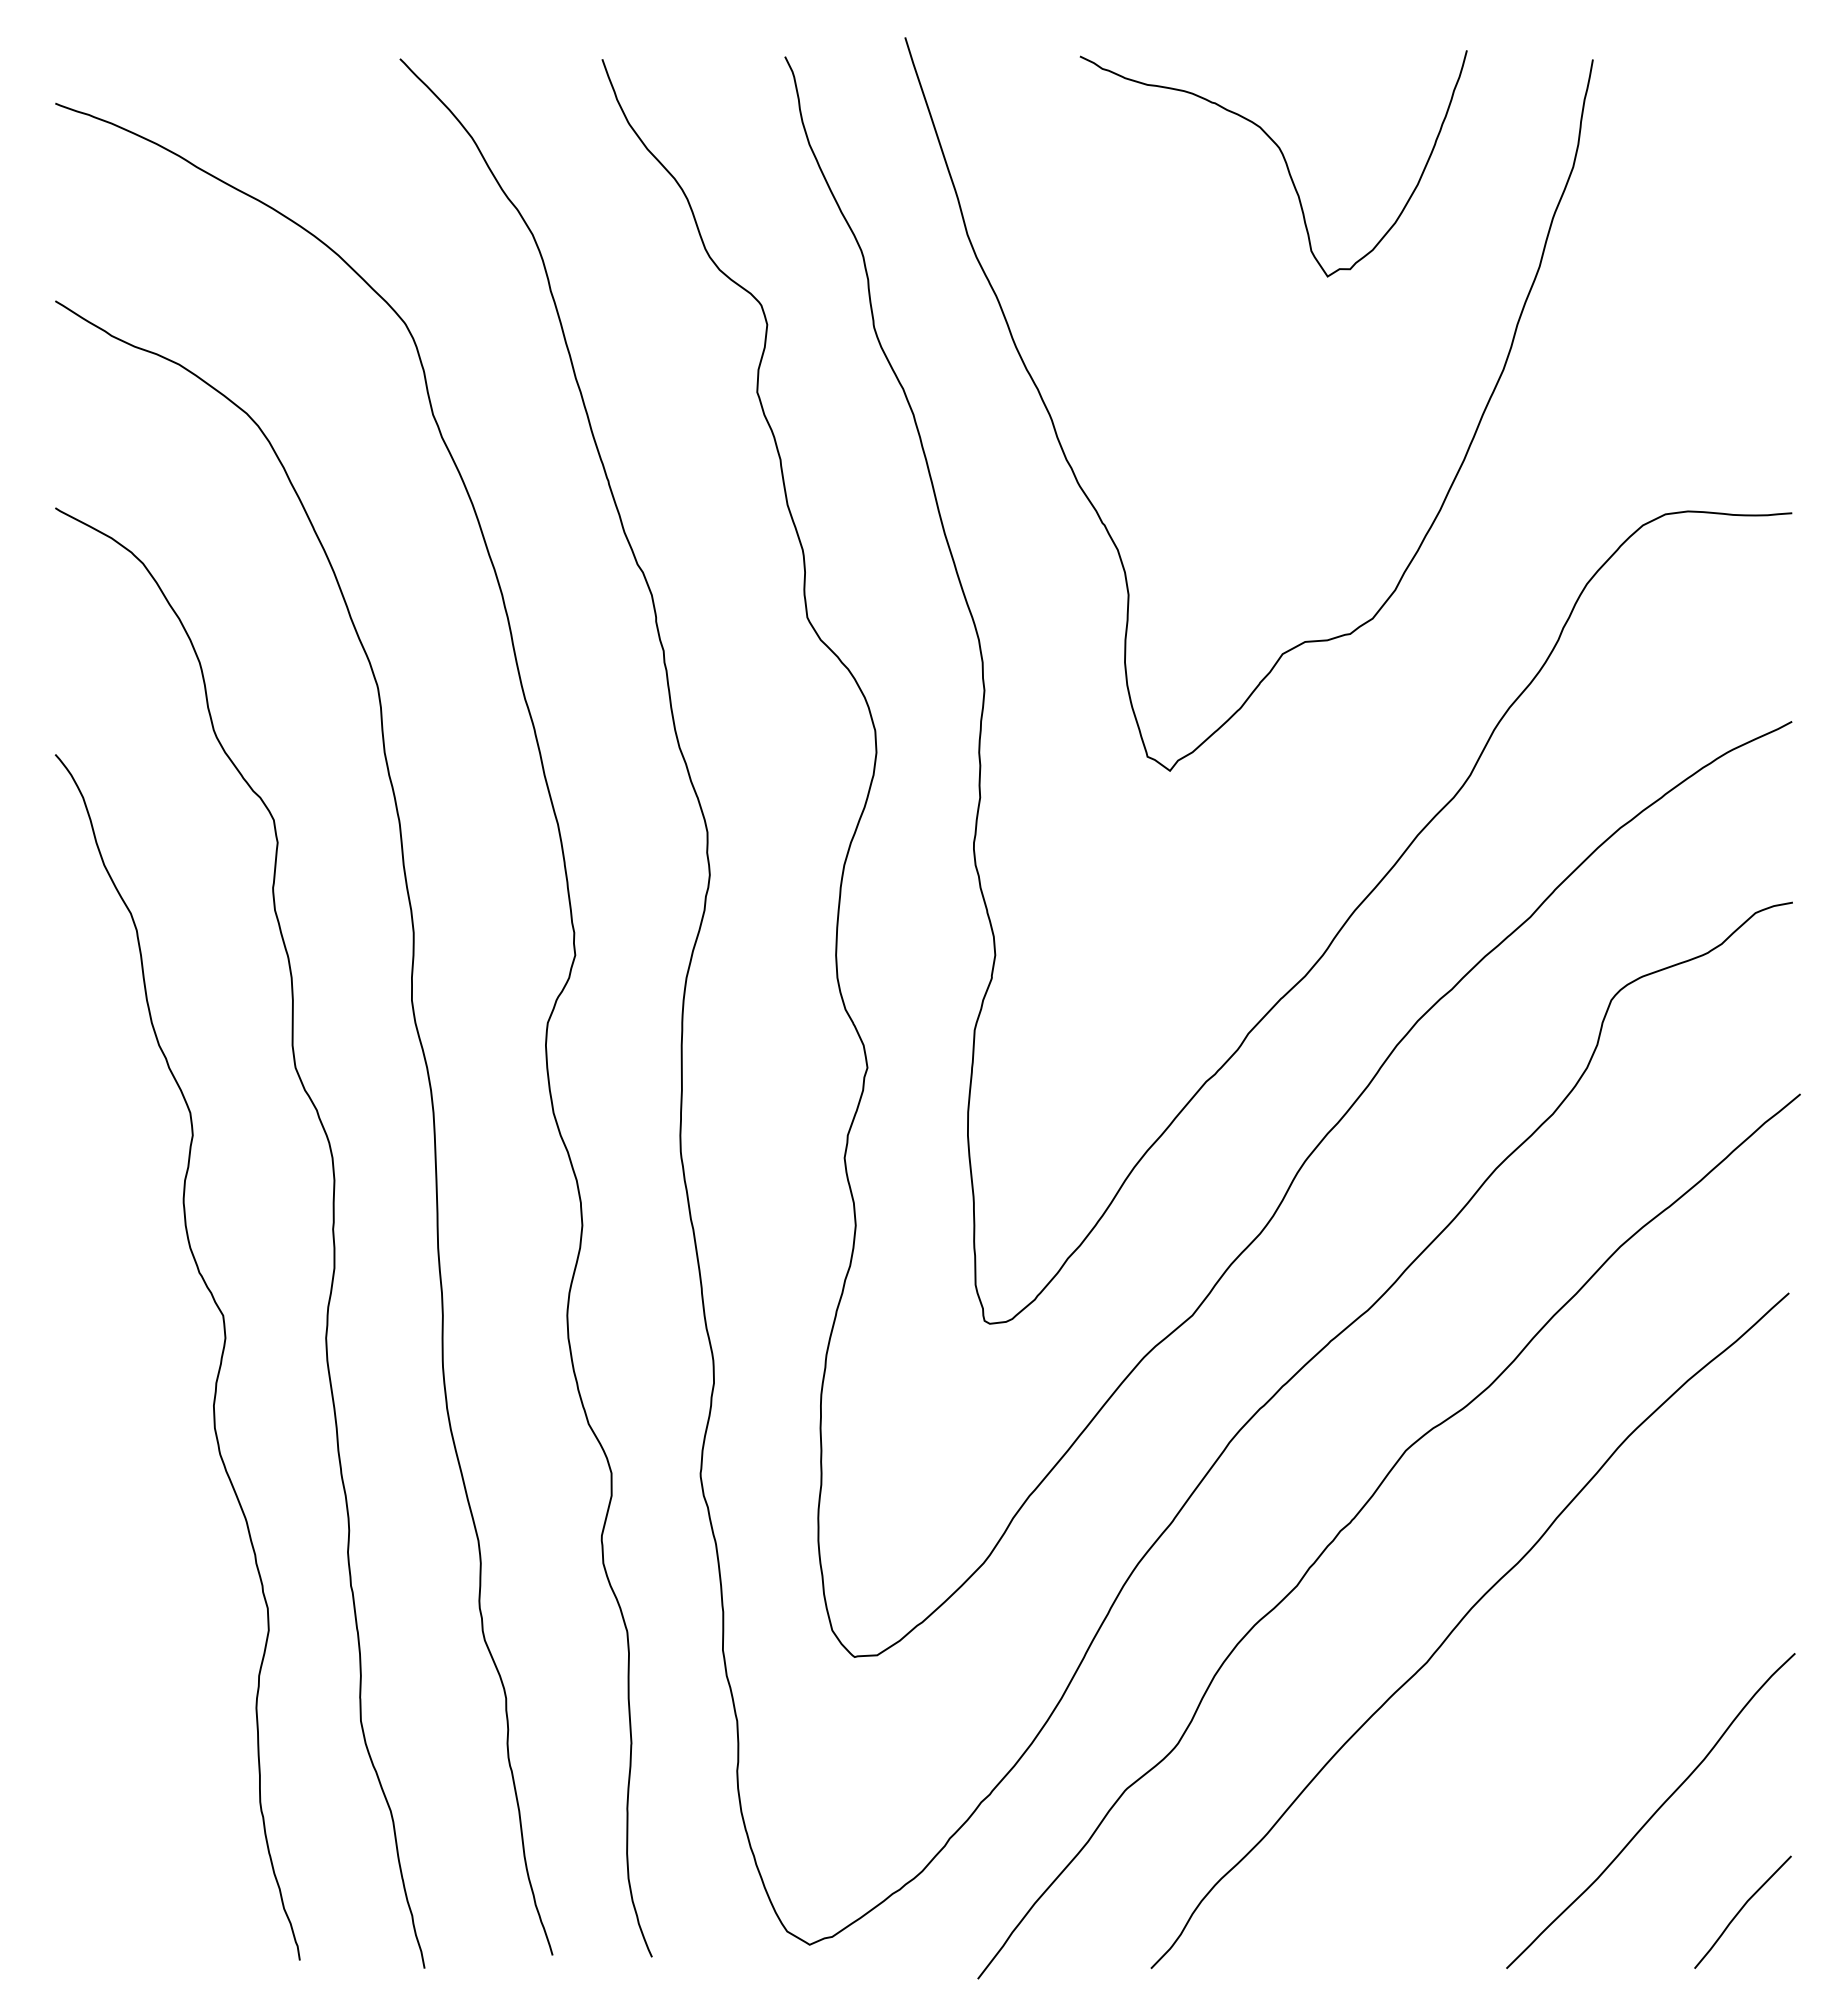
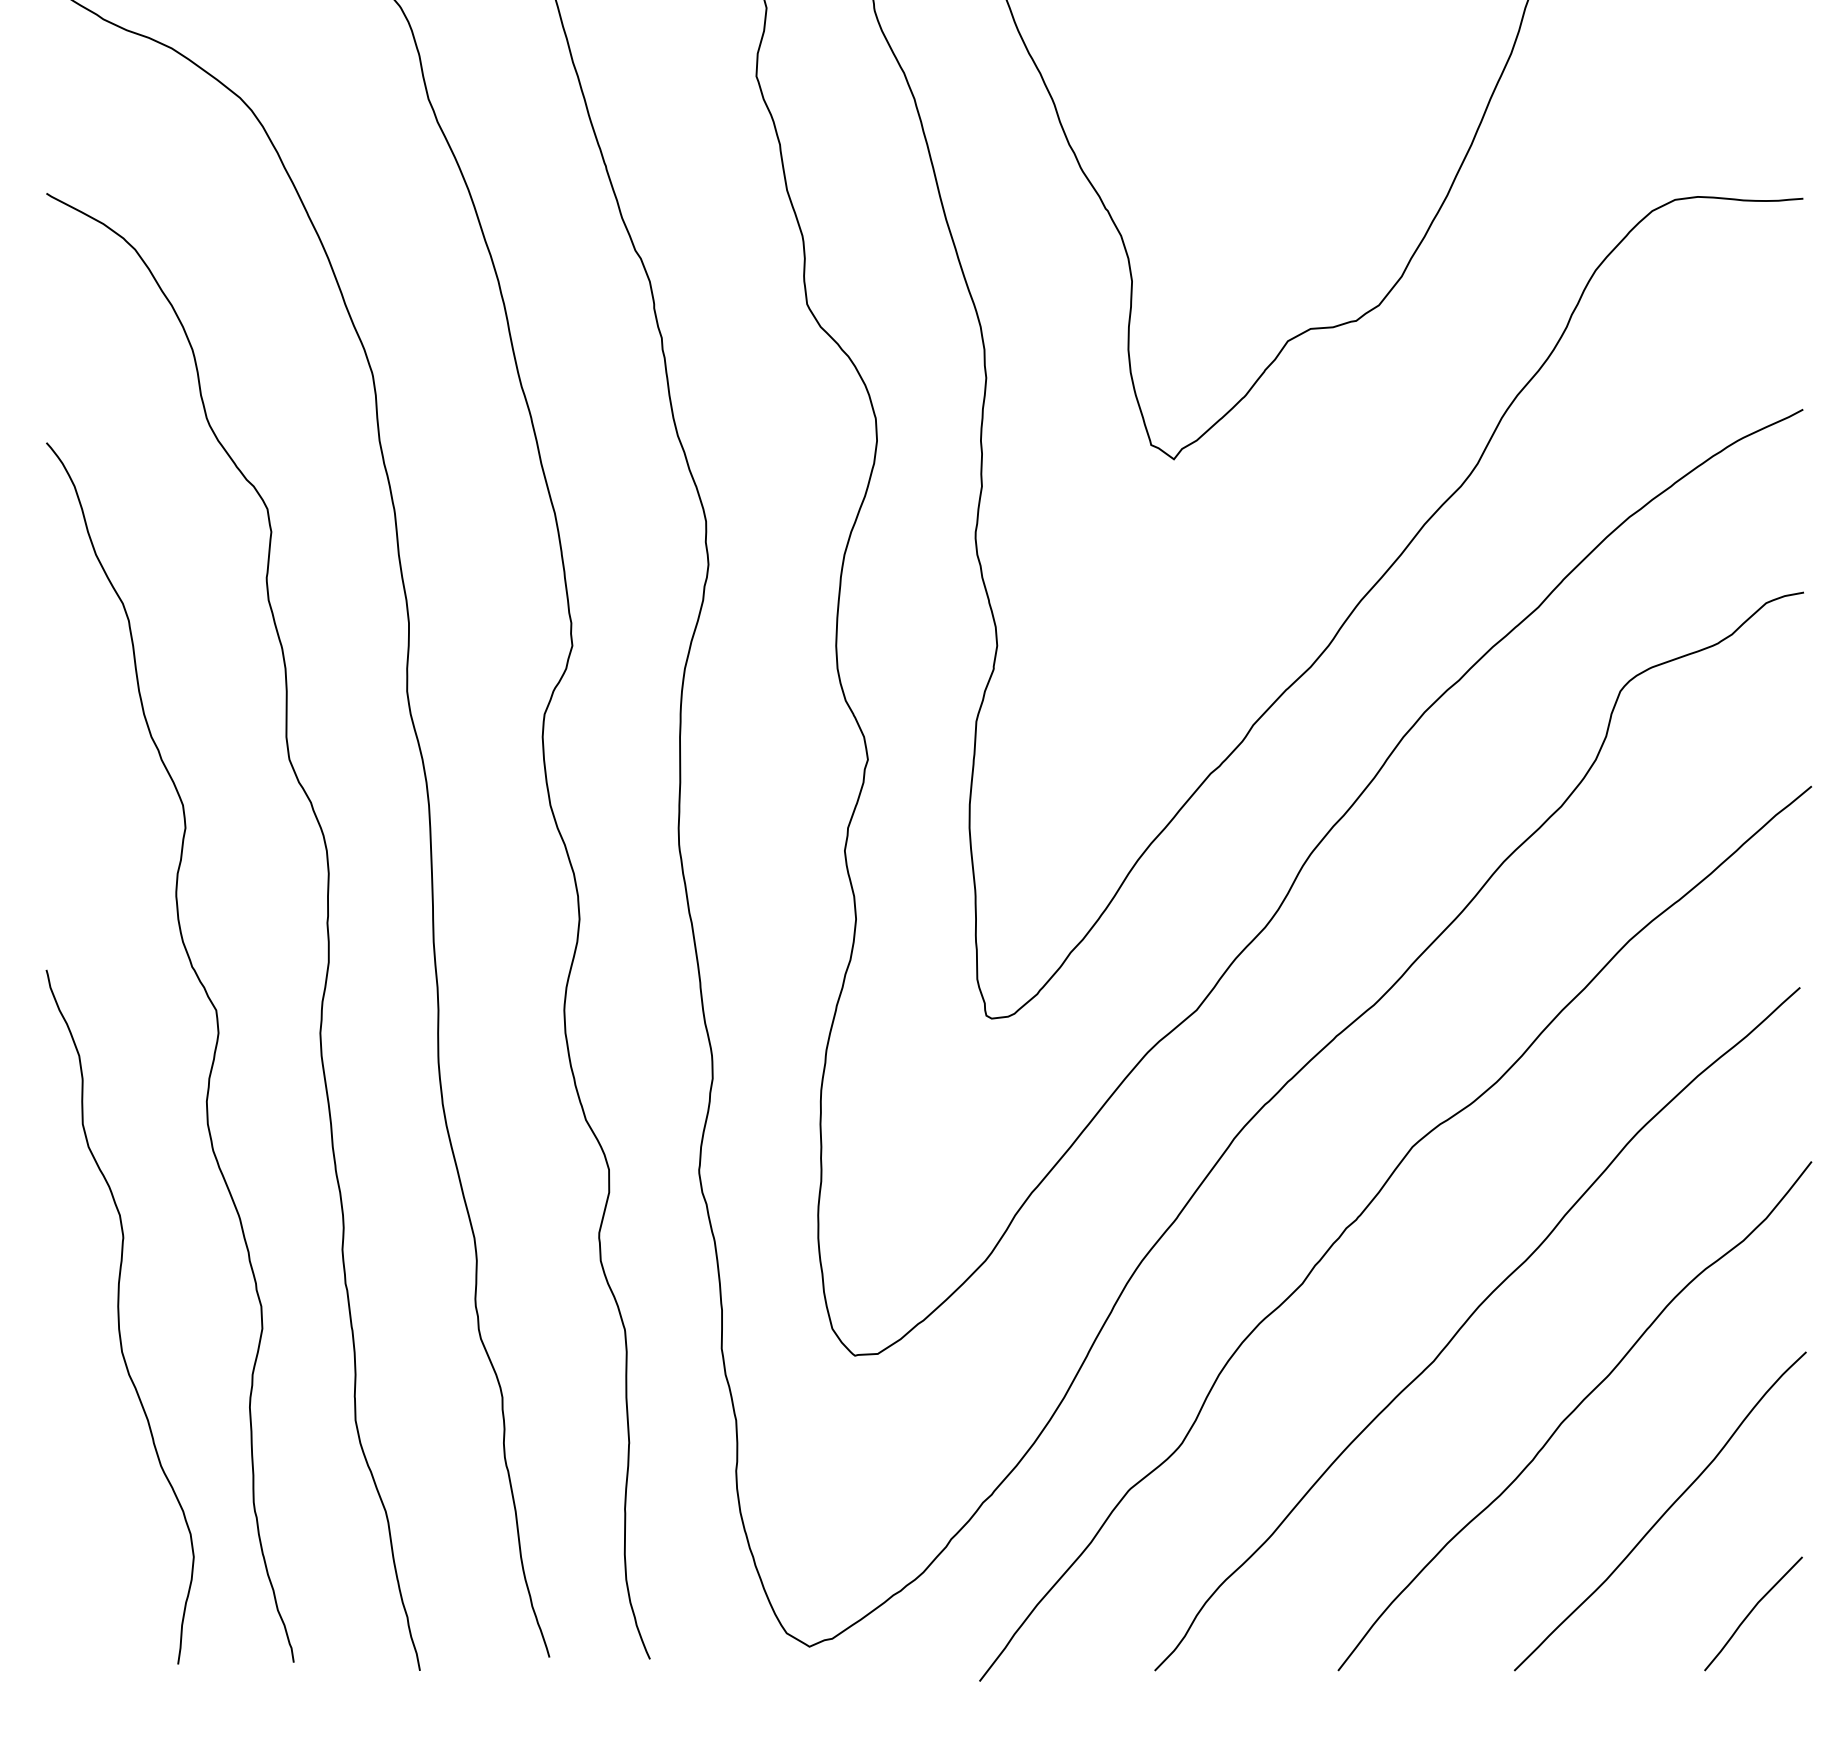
curve: (127, 1618) -> (119, 1316), added
curve: (1564, 1713) -> (1572, 1412), added

